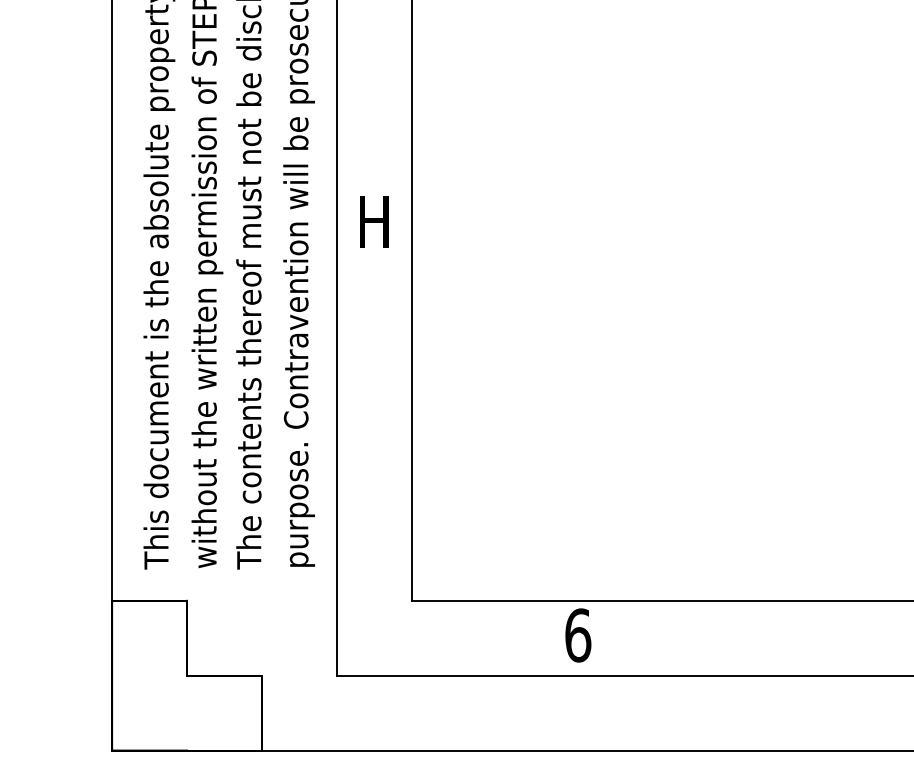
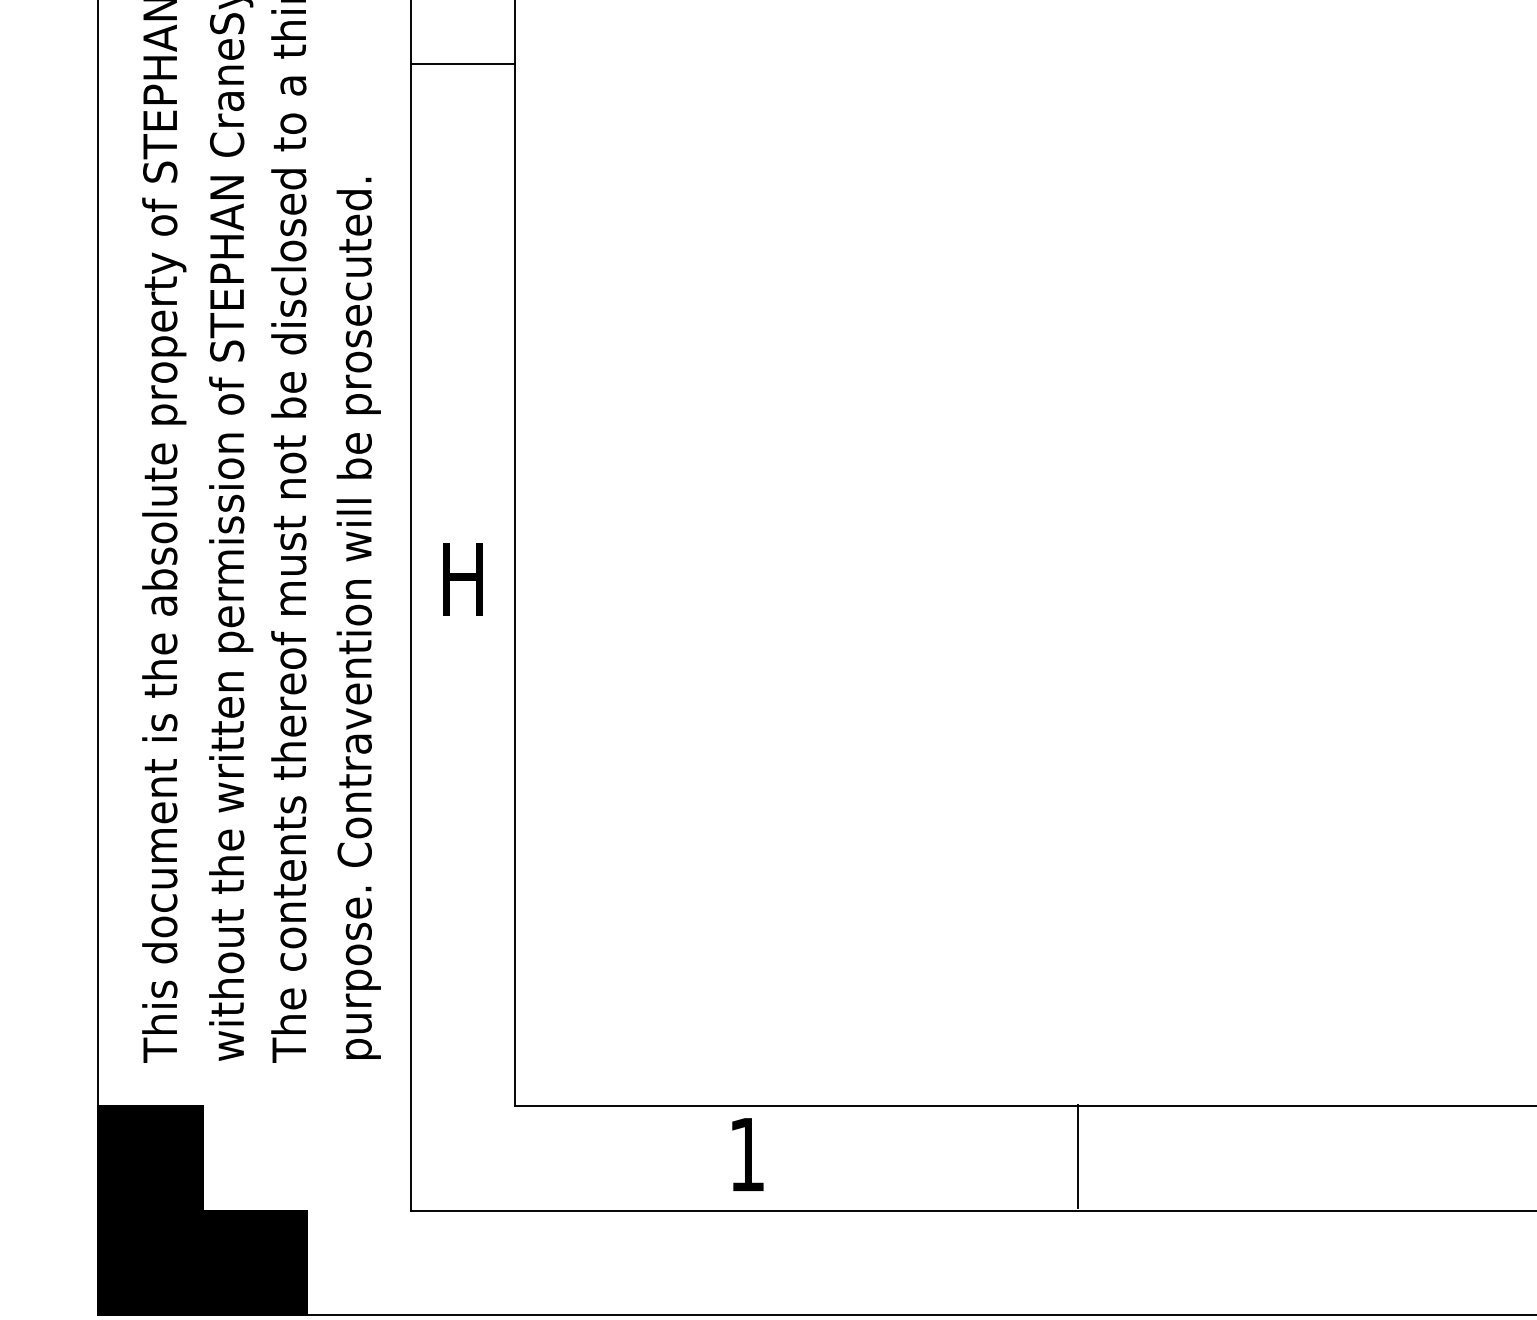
text: (578, 635) -> (747, 1154), 6 -> 1
line: (816, 636) -> (1078, 1156), added
fill: (186, 675) -> (202, 1210), added

